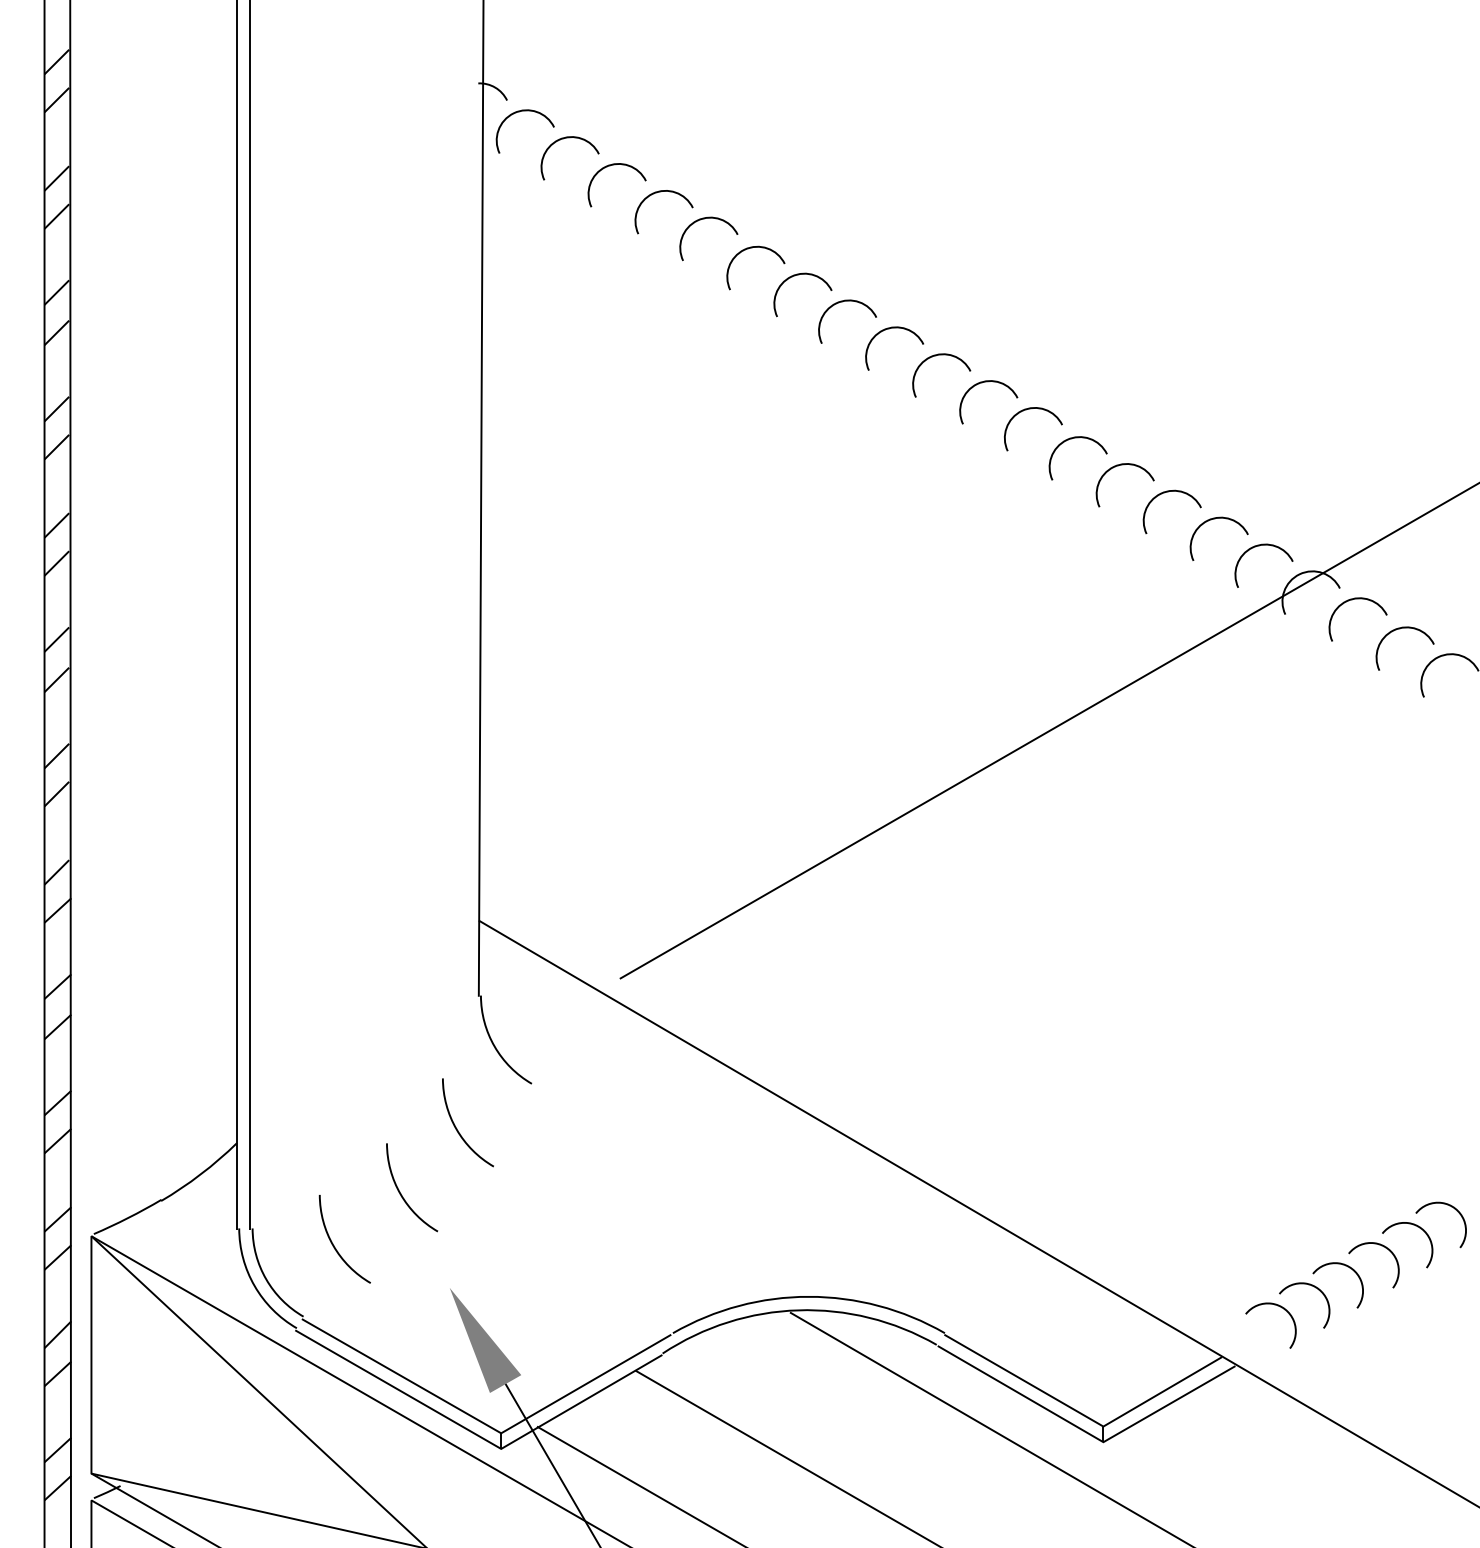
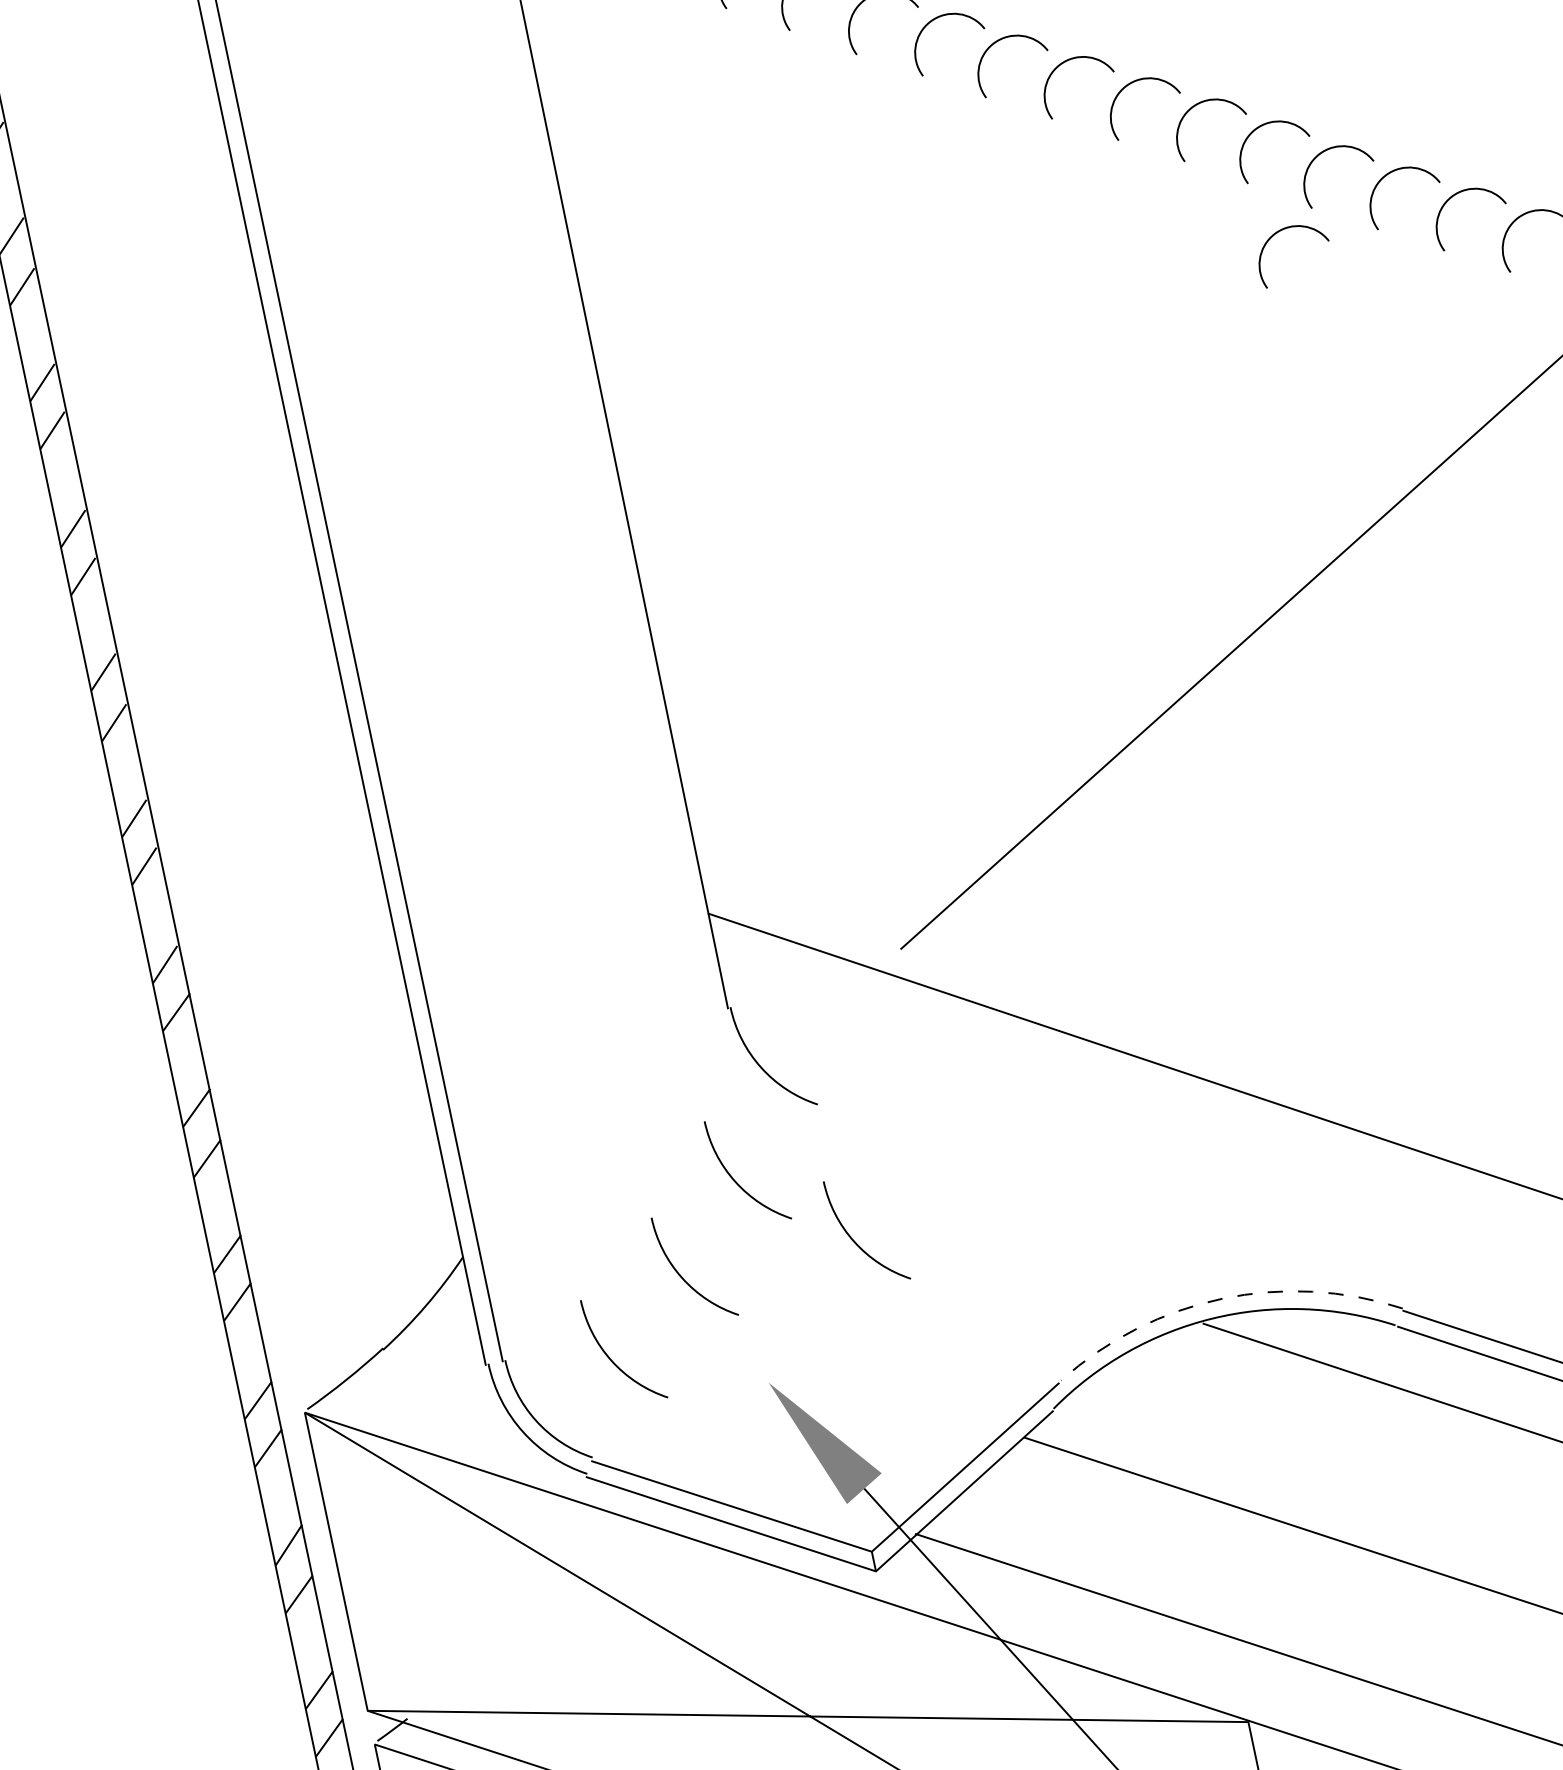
arc: (1027, 492) -> (1283, 230), added
arc: (538, 1193) -> (855, 1240), added
arc: (808, 1296) -> (1221, 1298), solid -> dashed

